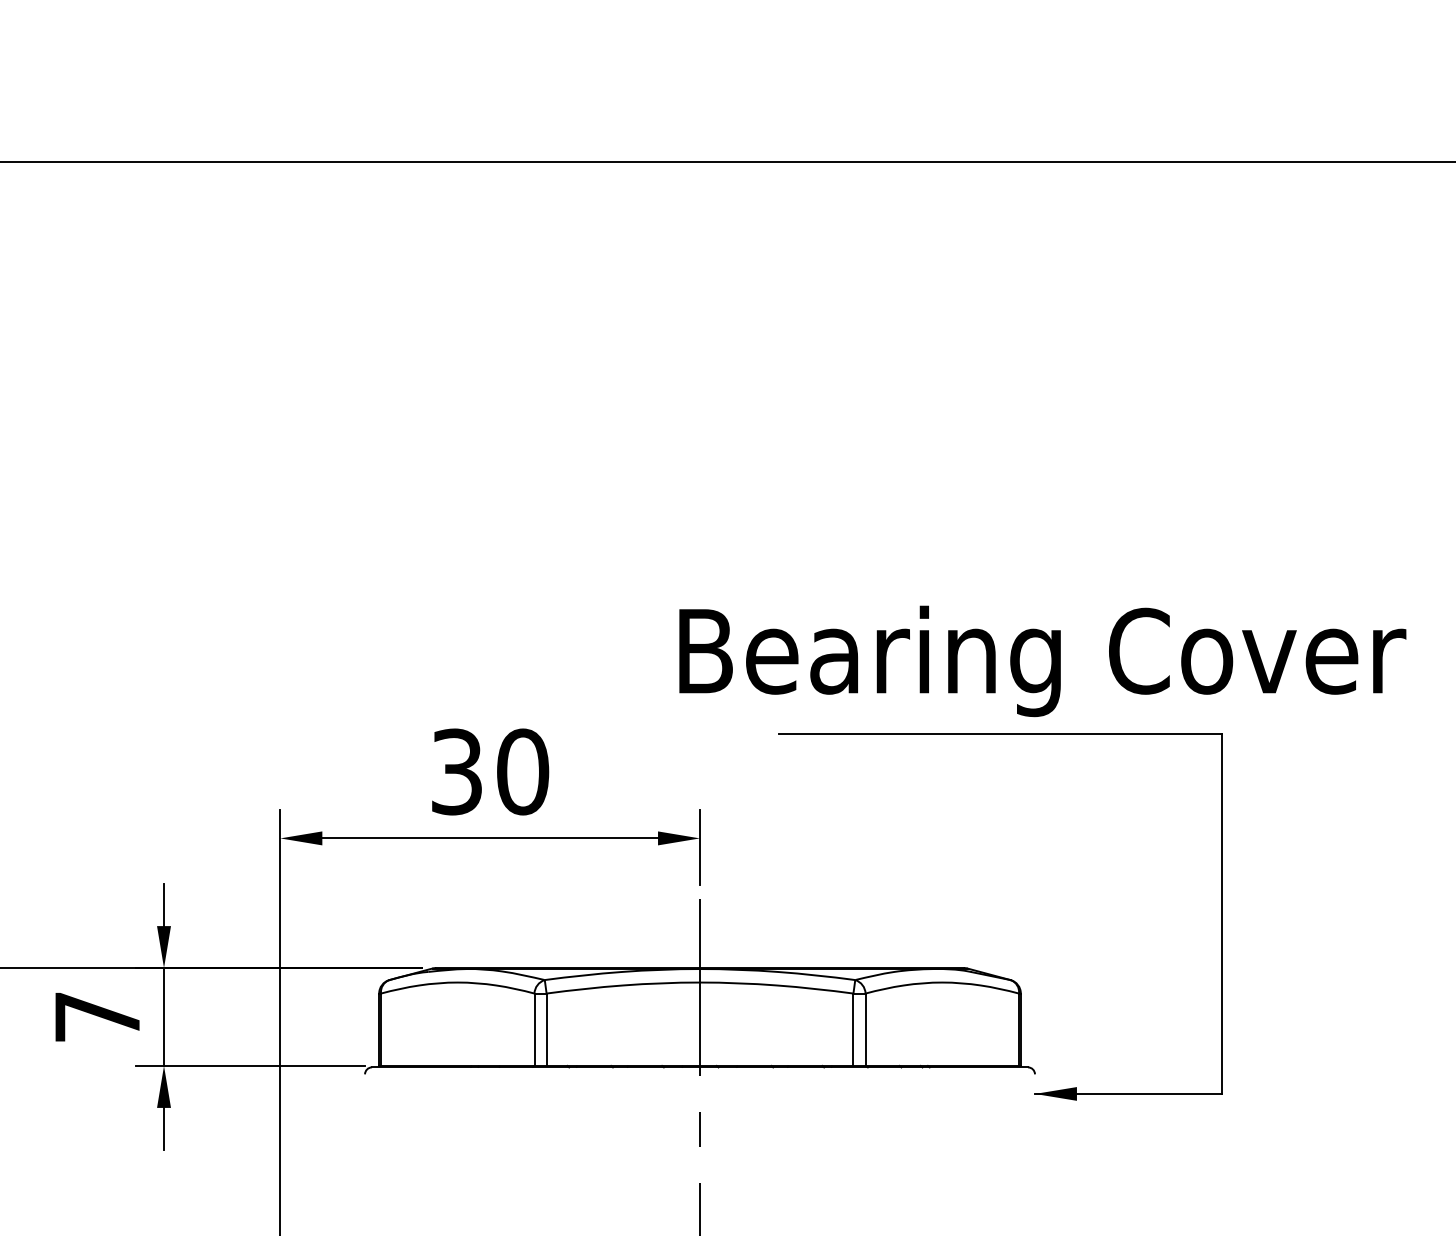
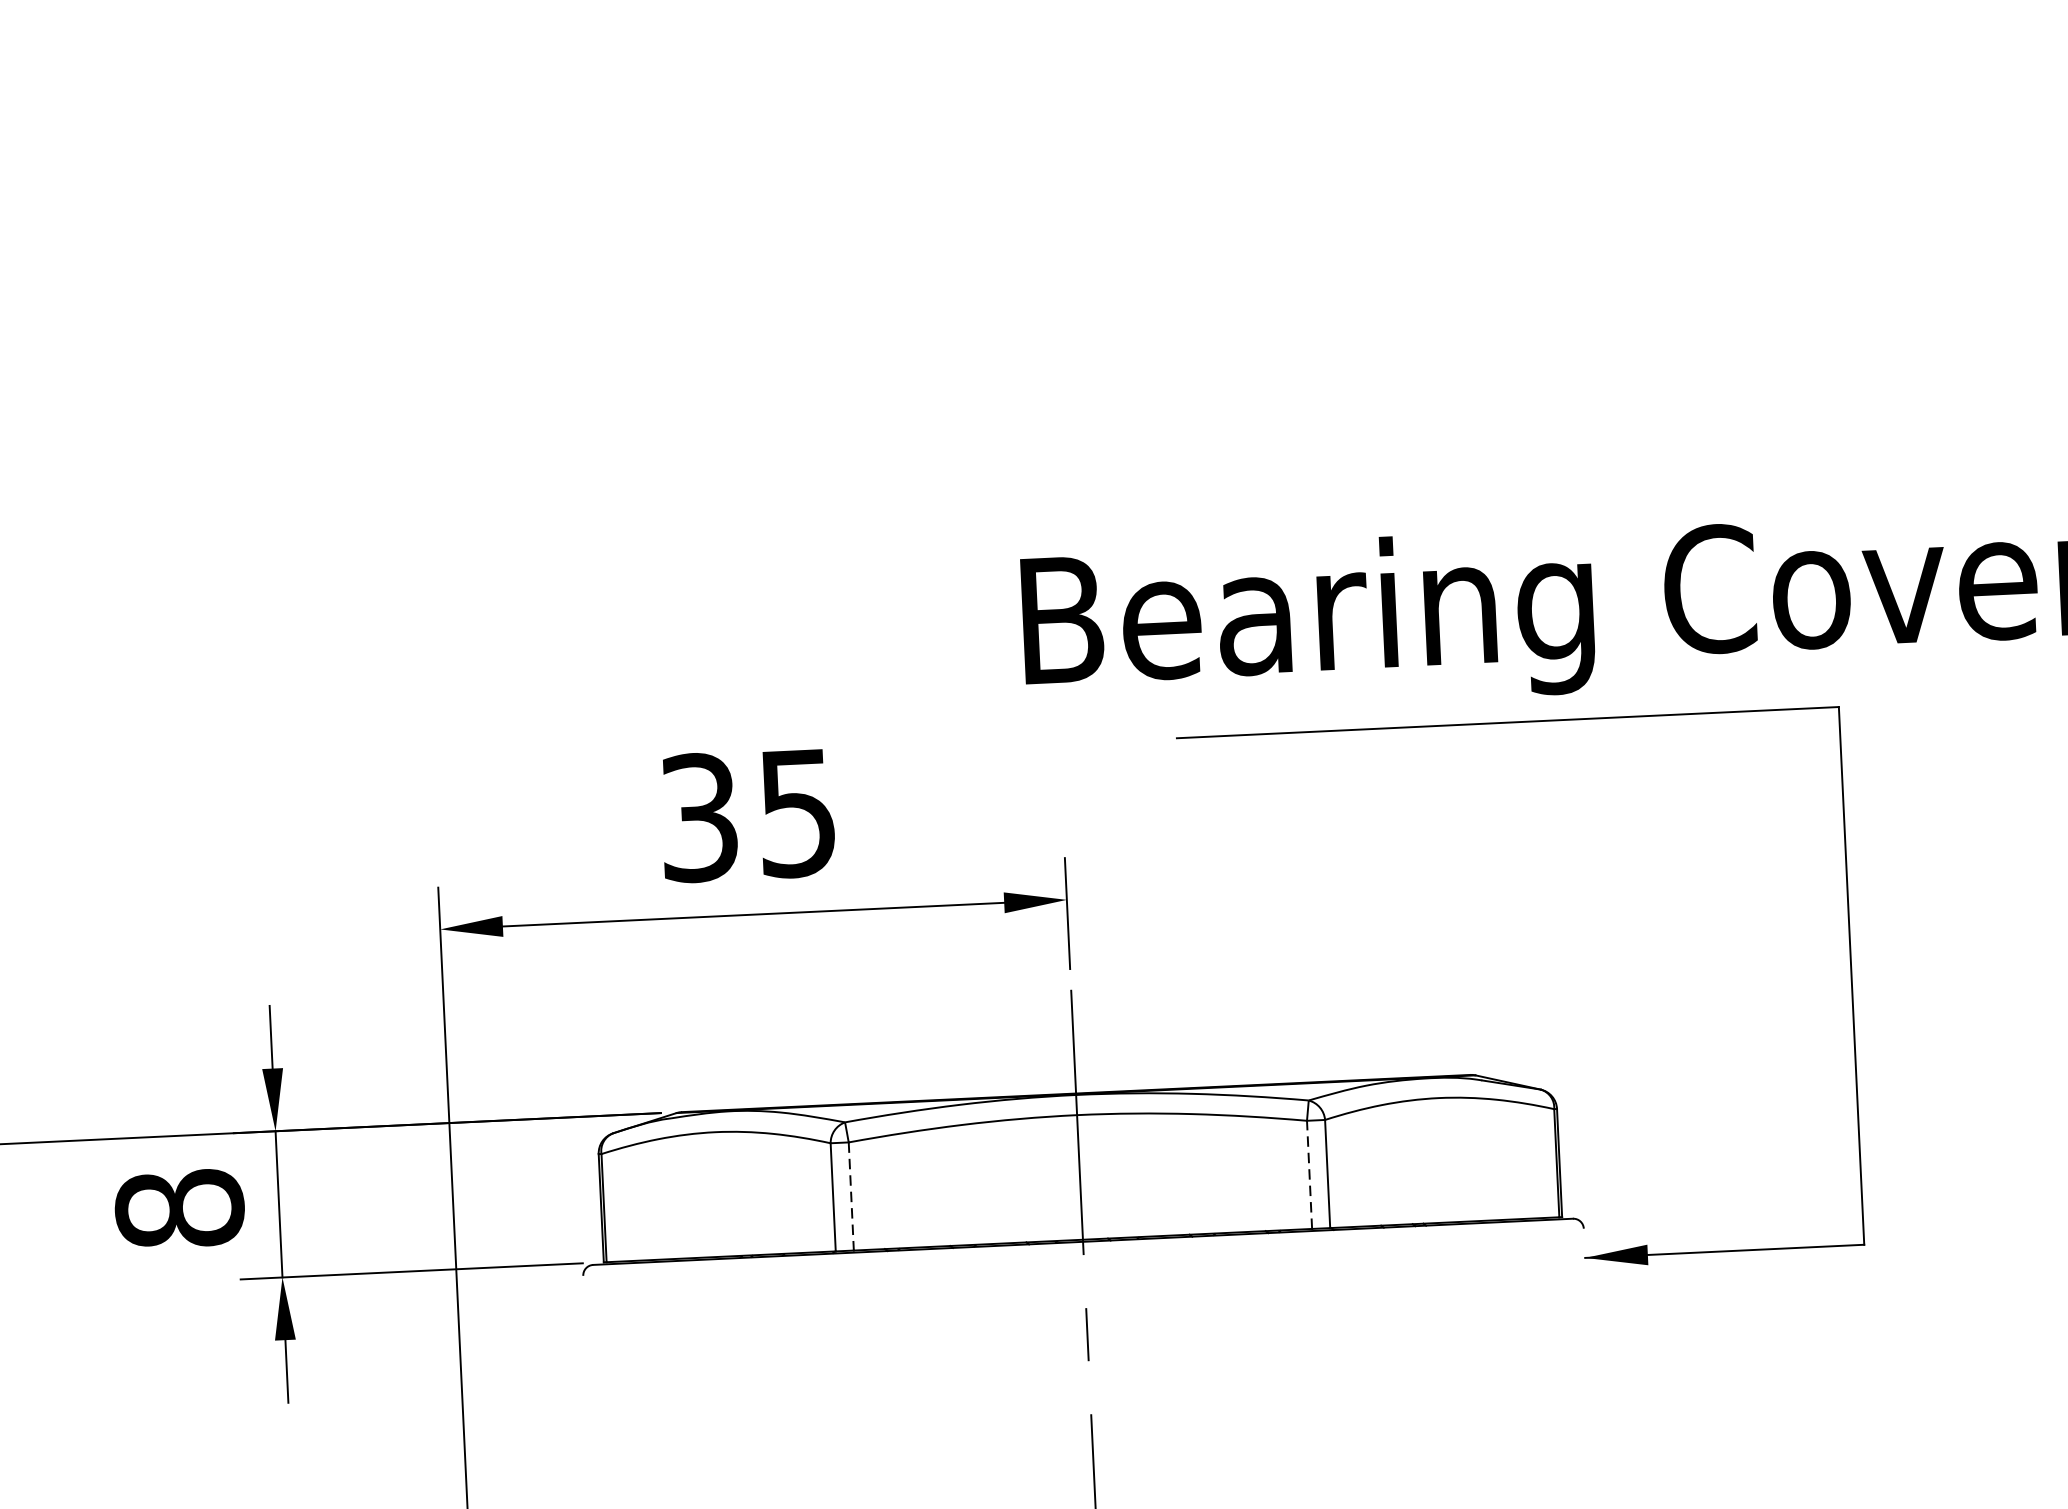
text: (523, 771) -> (798, 812), 30 -> 35
text: (97, 1016) -> (179, 1208), 7 -> 8
line: (853, 1029) -> (1309, 1174), solid -> dashed
line: (546, 1030) -> (851, 1197), solid -> dashed

